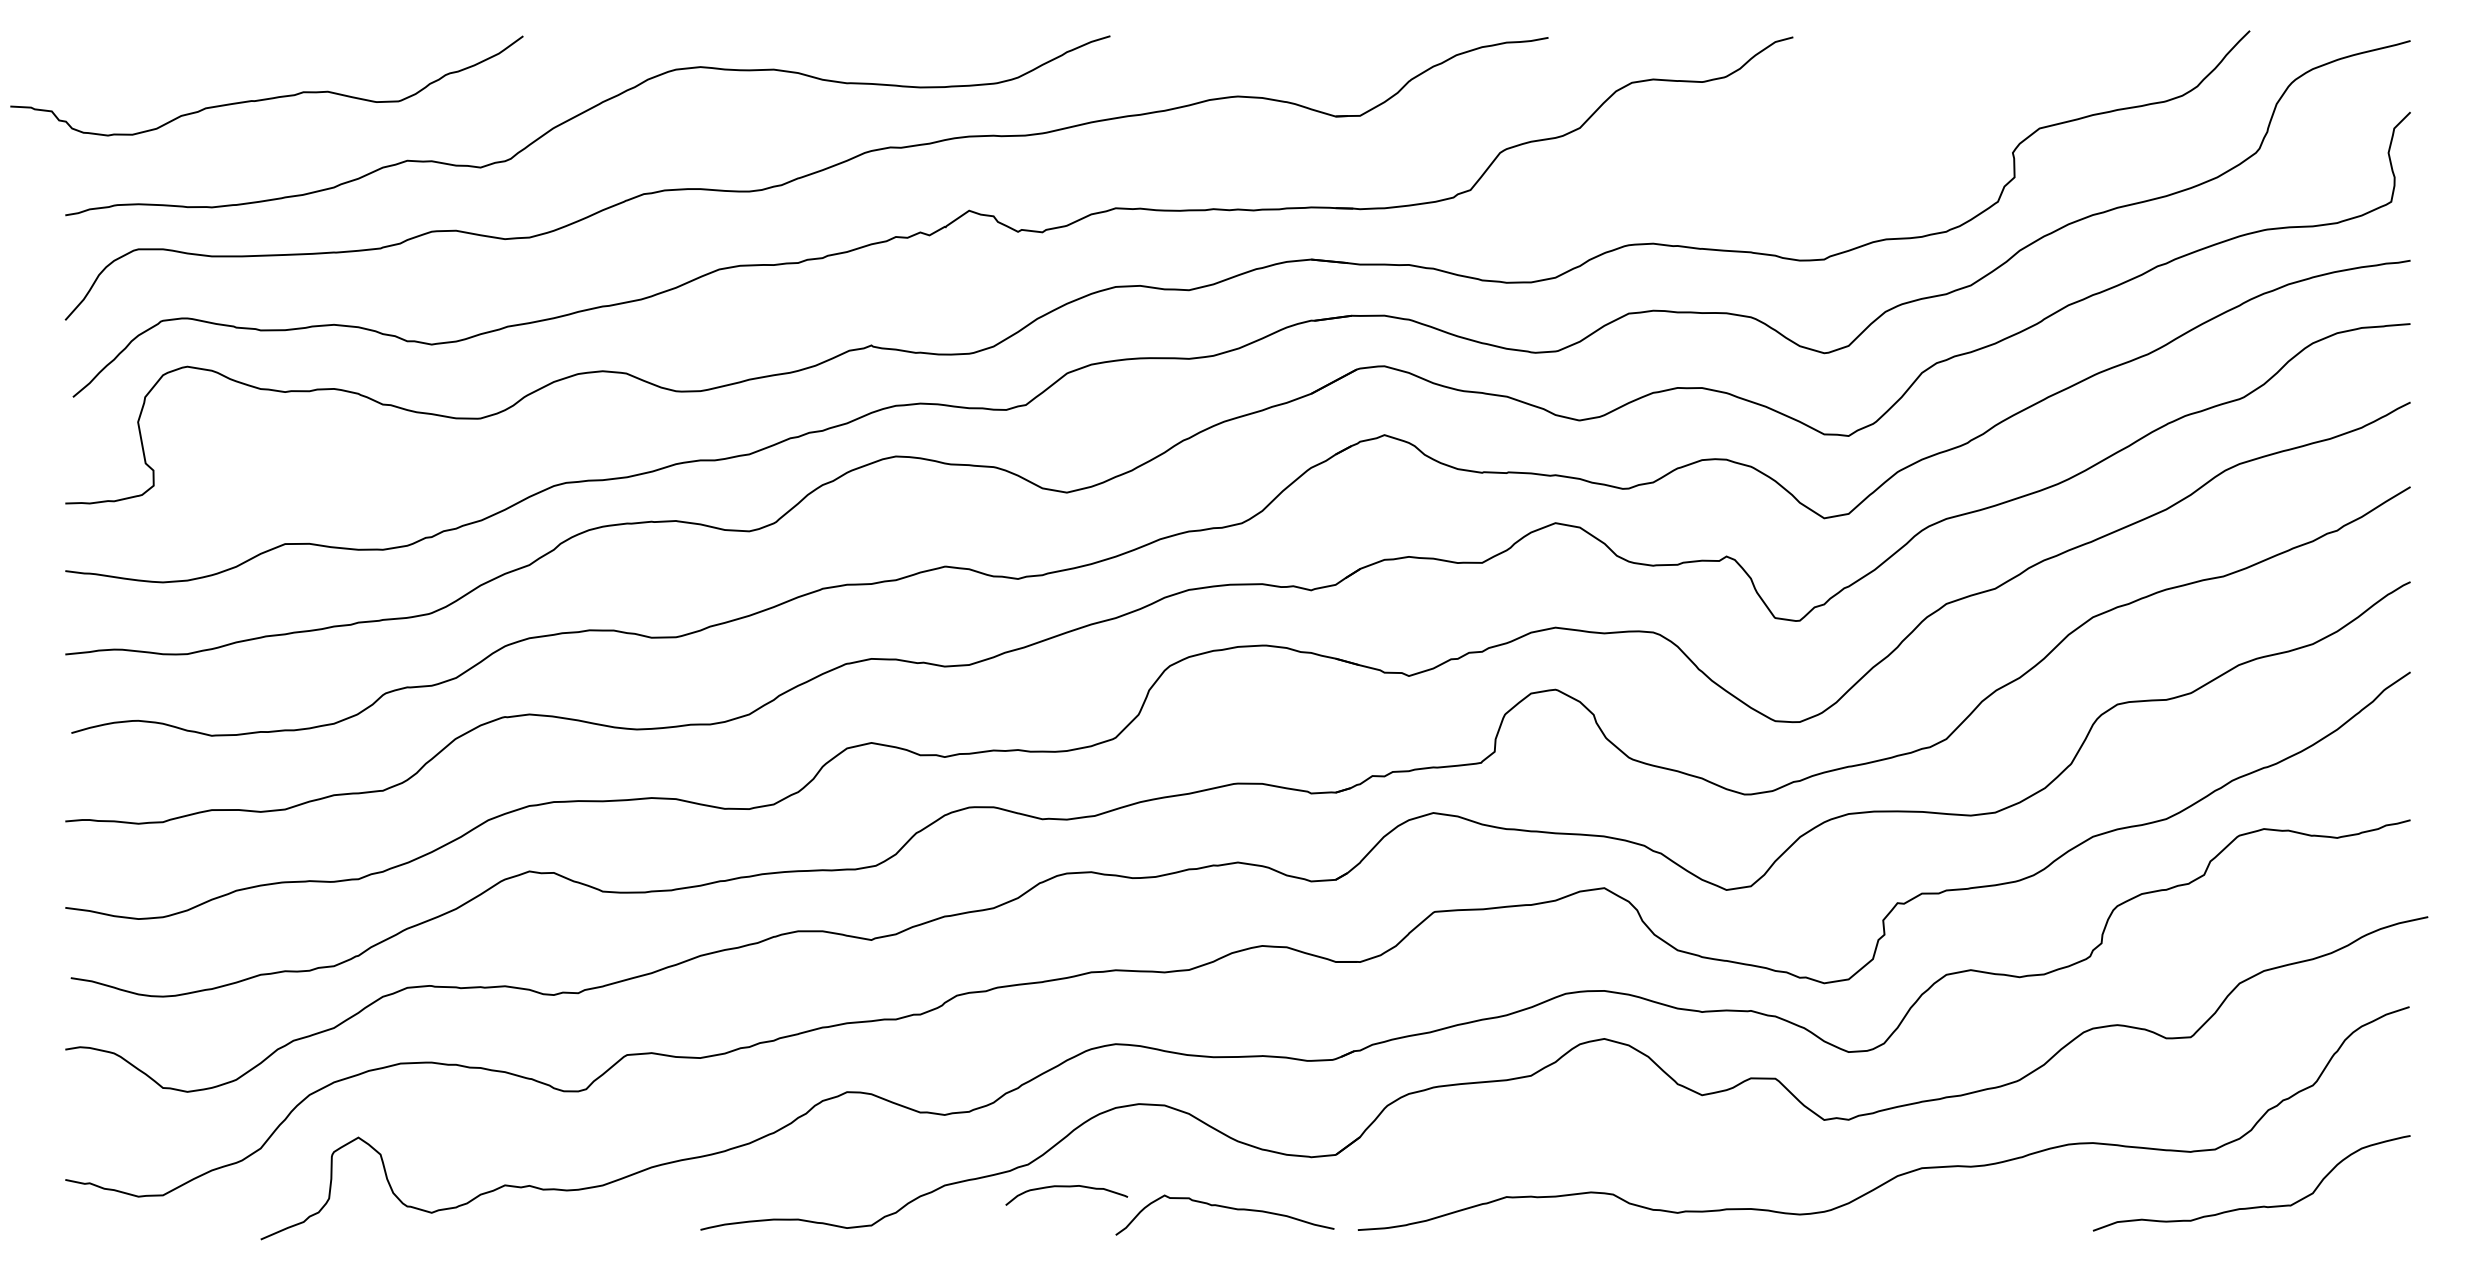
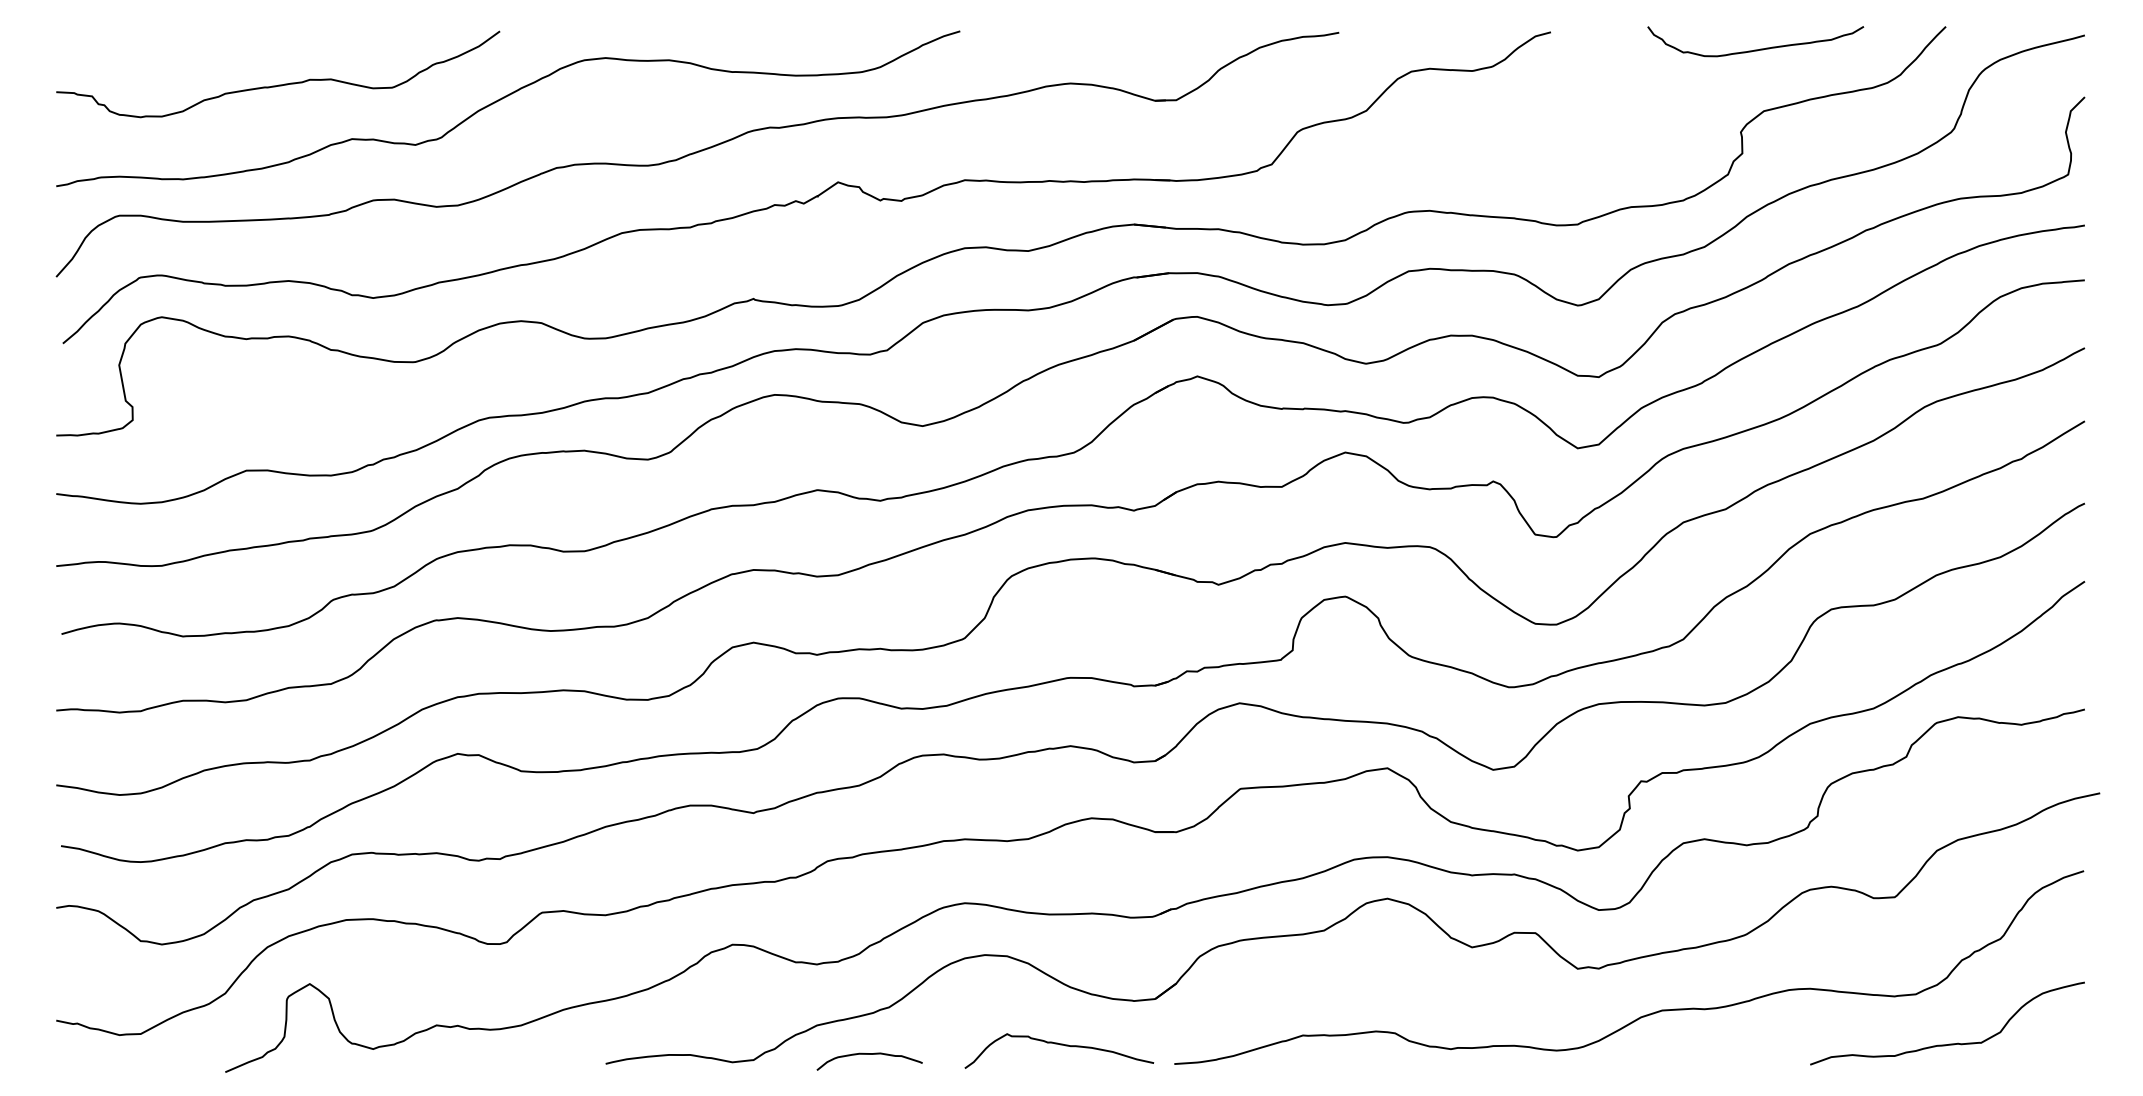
curve: (2033, 56) -> (1758, 48), added
curve: (269, 97) -> (280, 84), moved
curve: (1066, 1187) -> (869, 1054), moved

